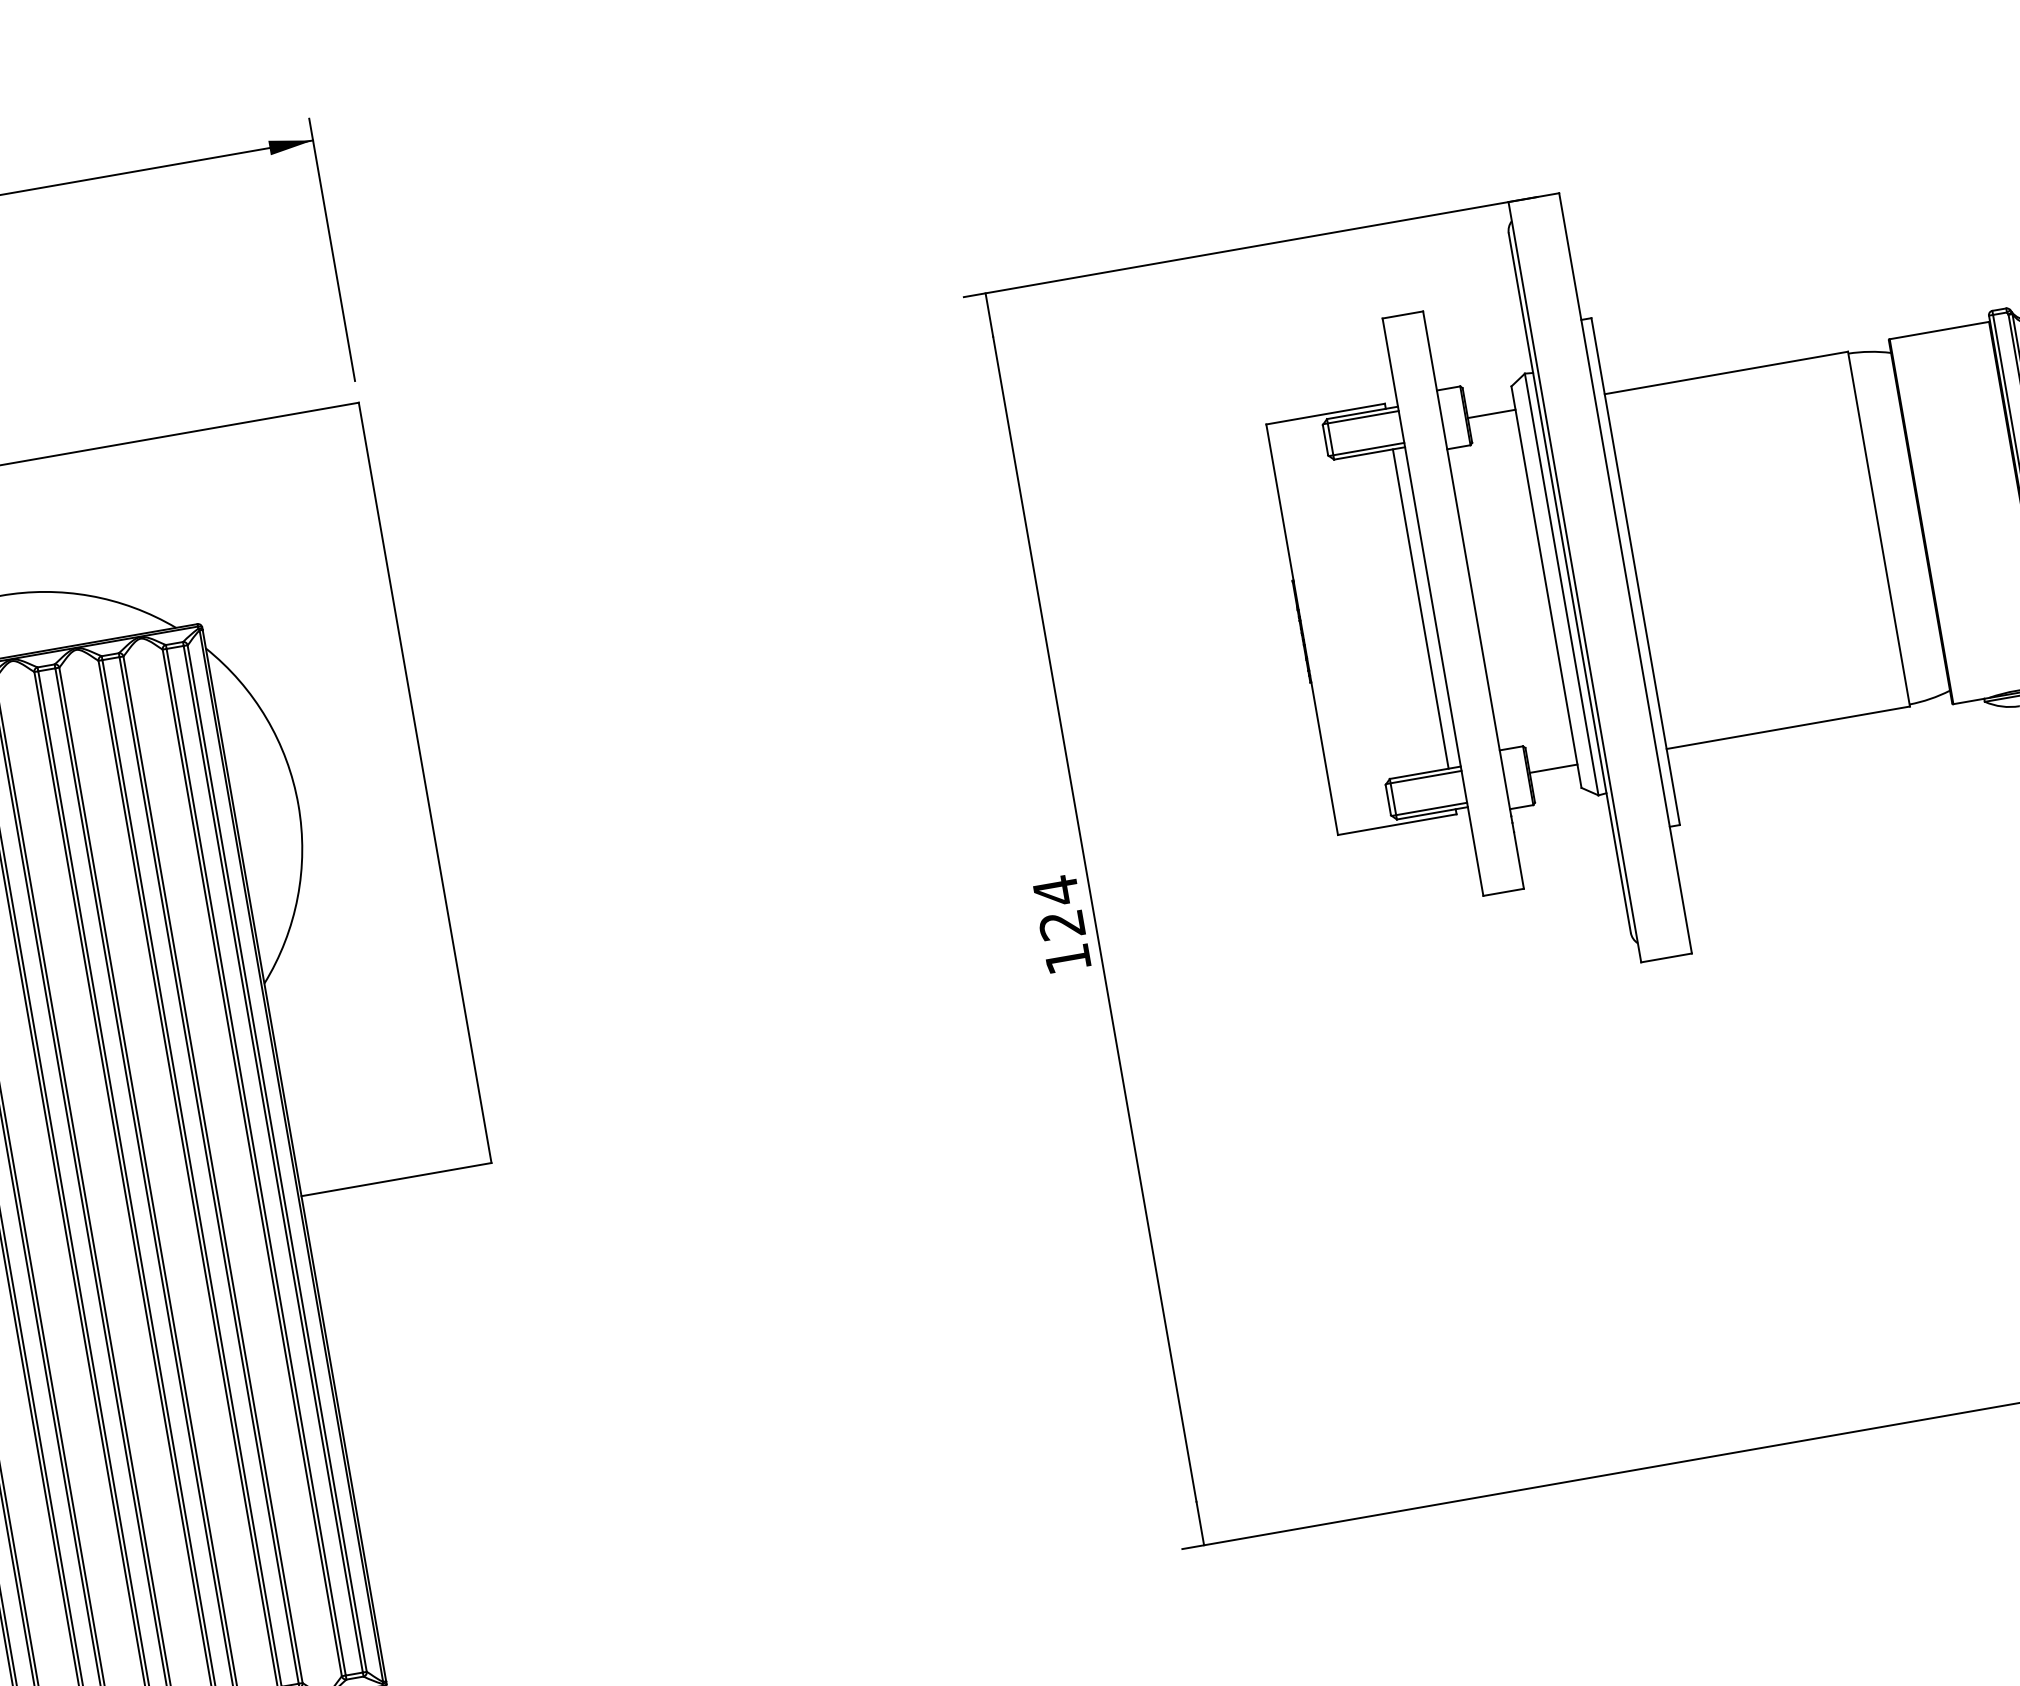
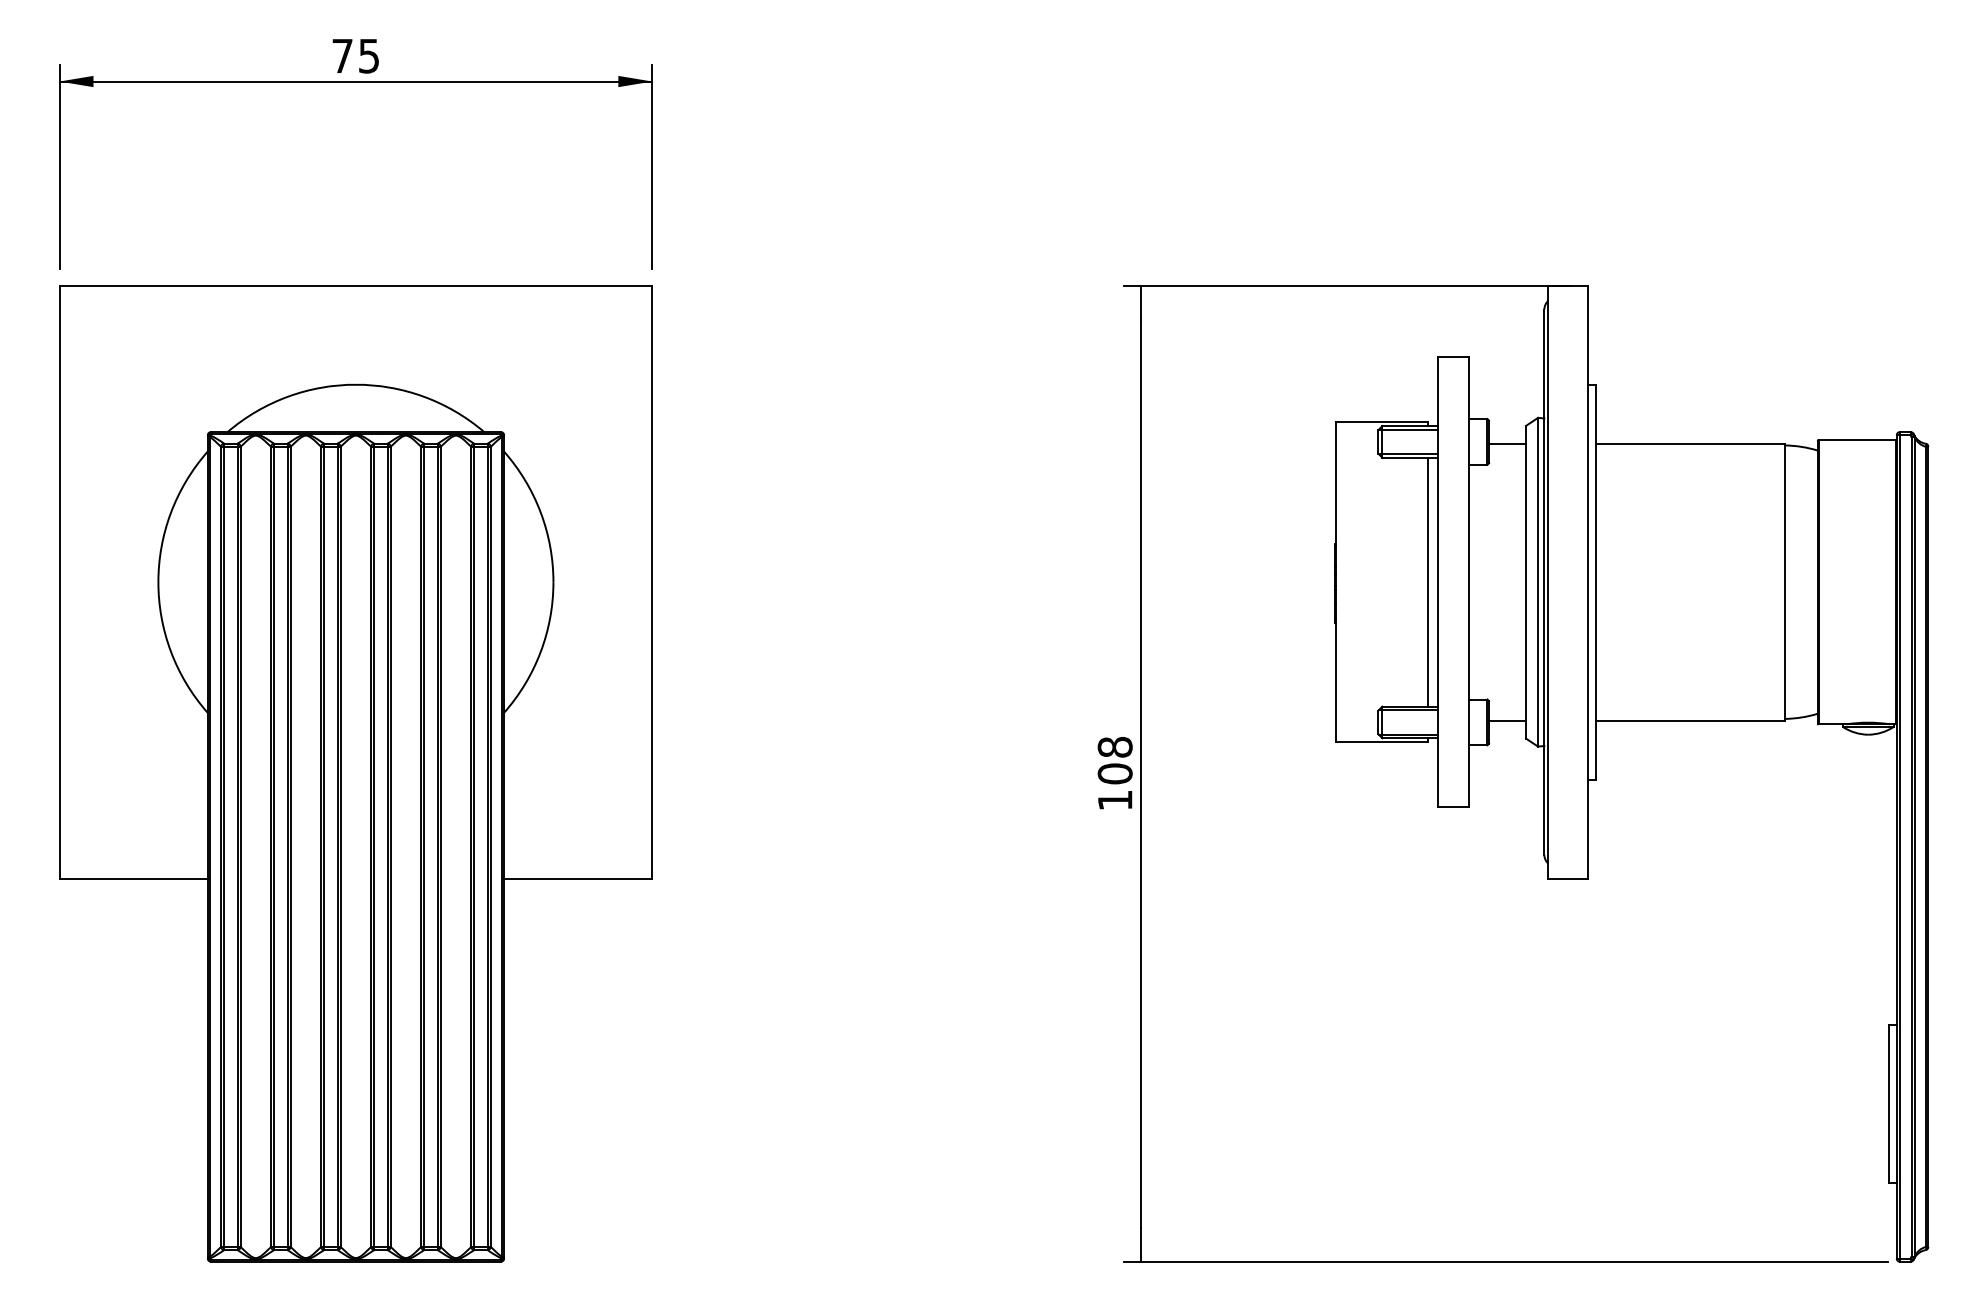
text: (1058, 908) -> (1114, 760), 124 -> 108

